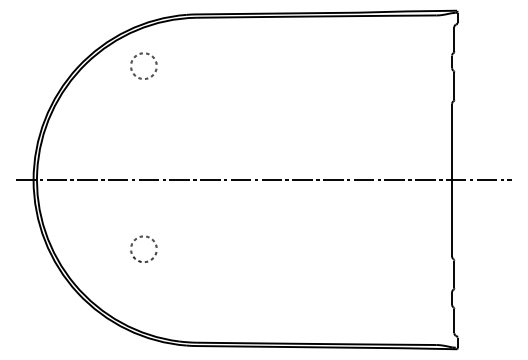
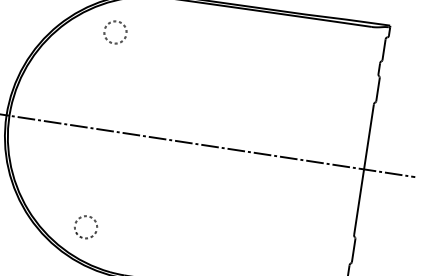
part: (142, 237) -> (86, 217), moved

